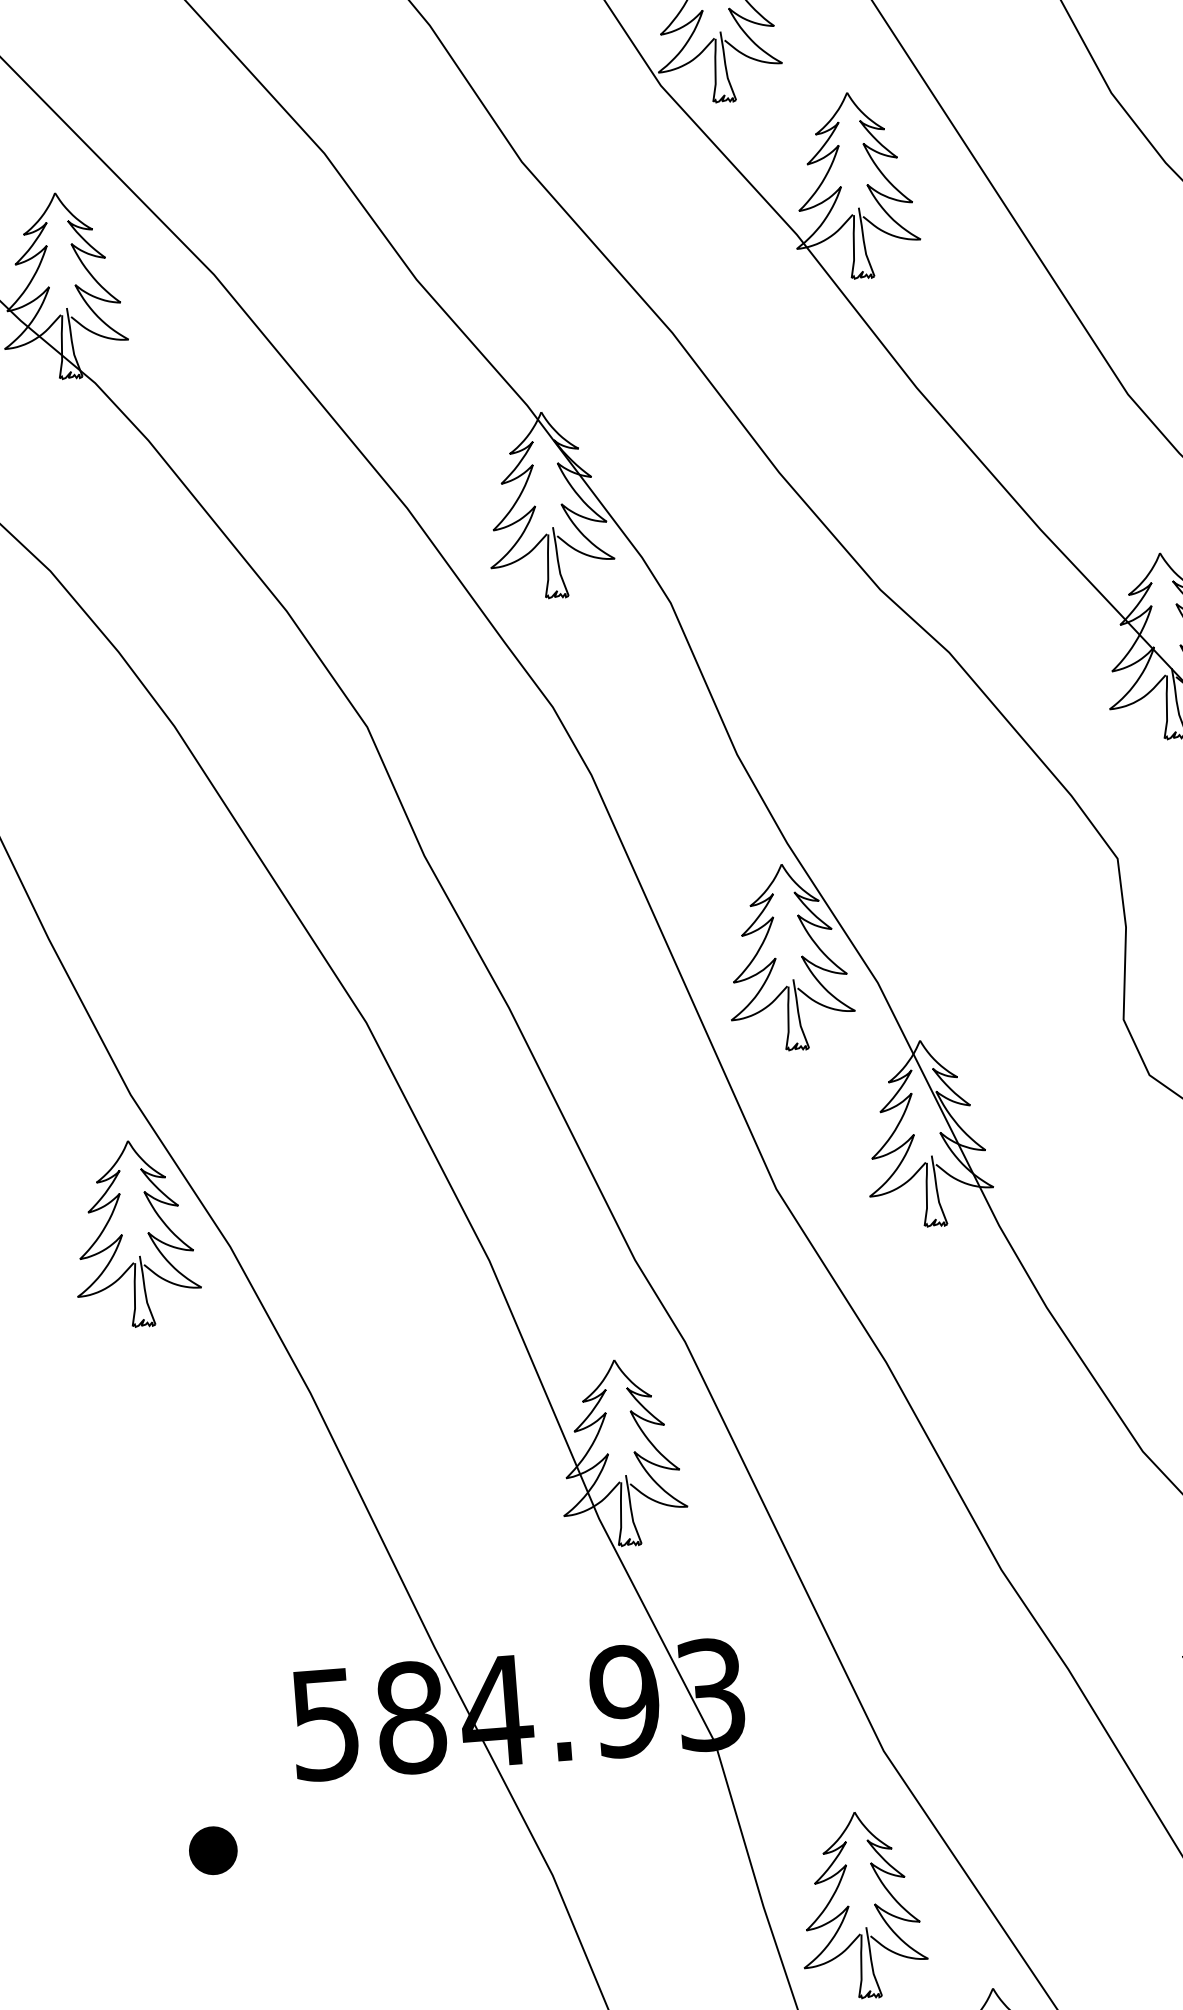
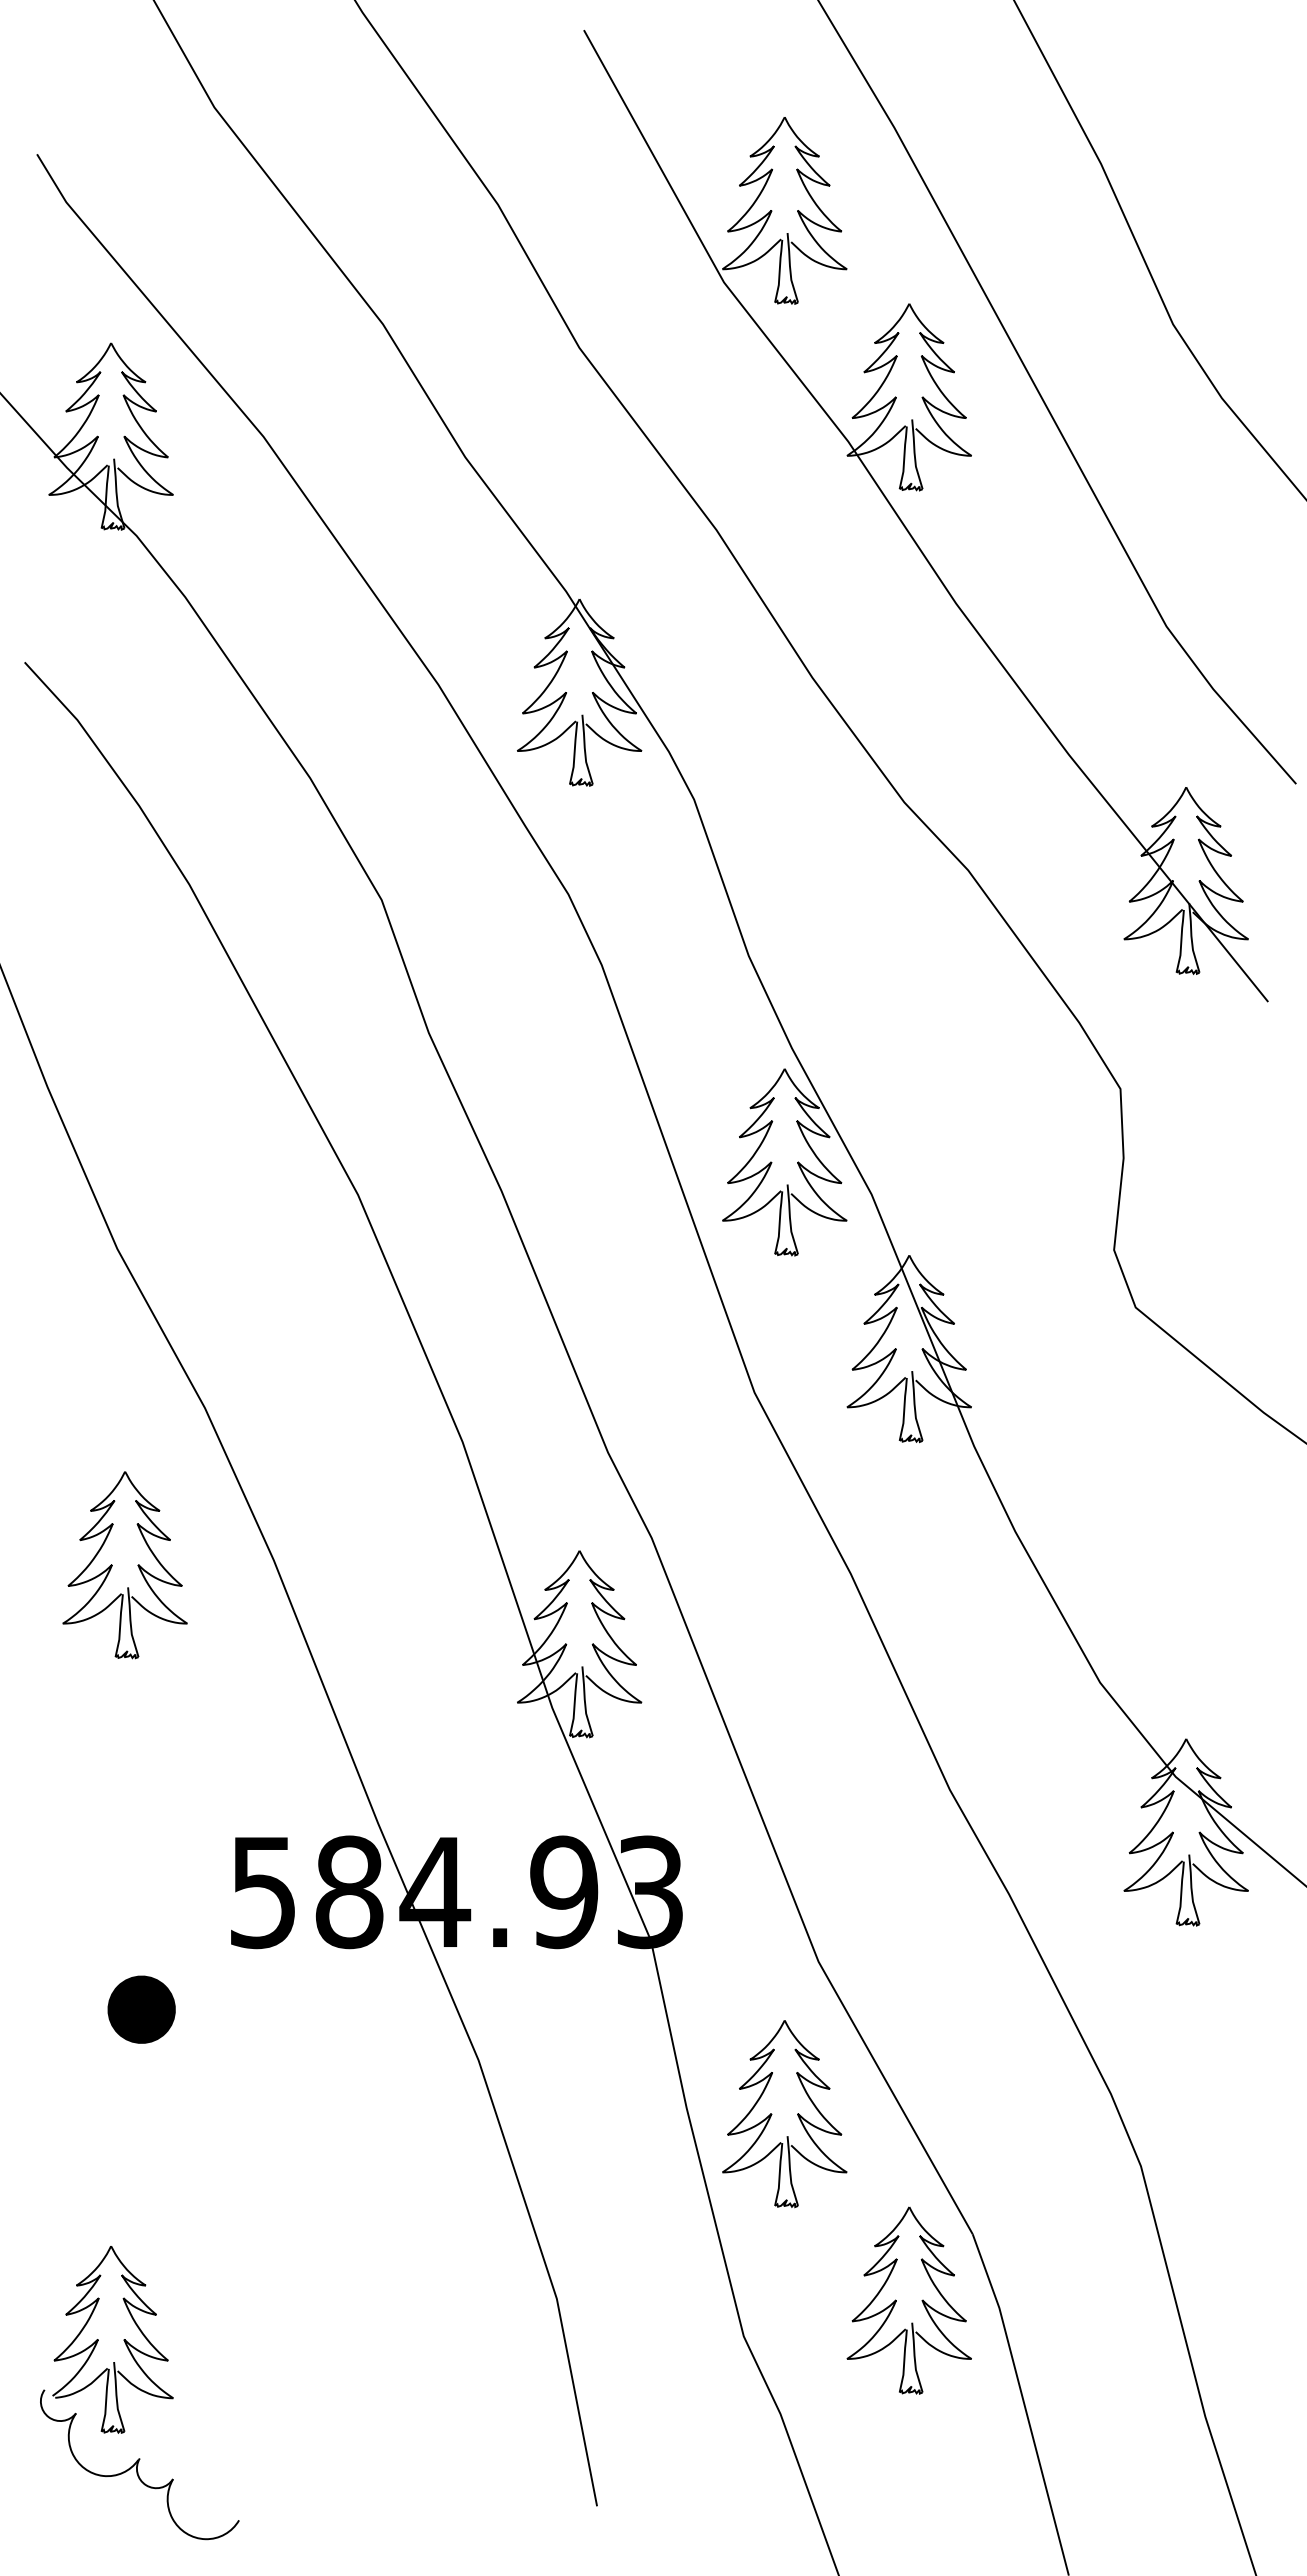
part: (122, 1235) -> (112, 1565), moved
part: (213, 1850) -> (141, 2009), size x1.4

